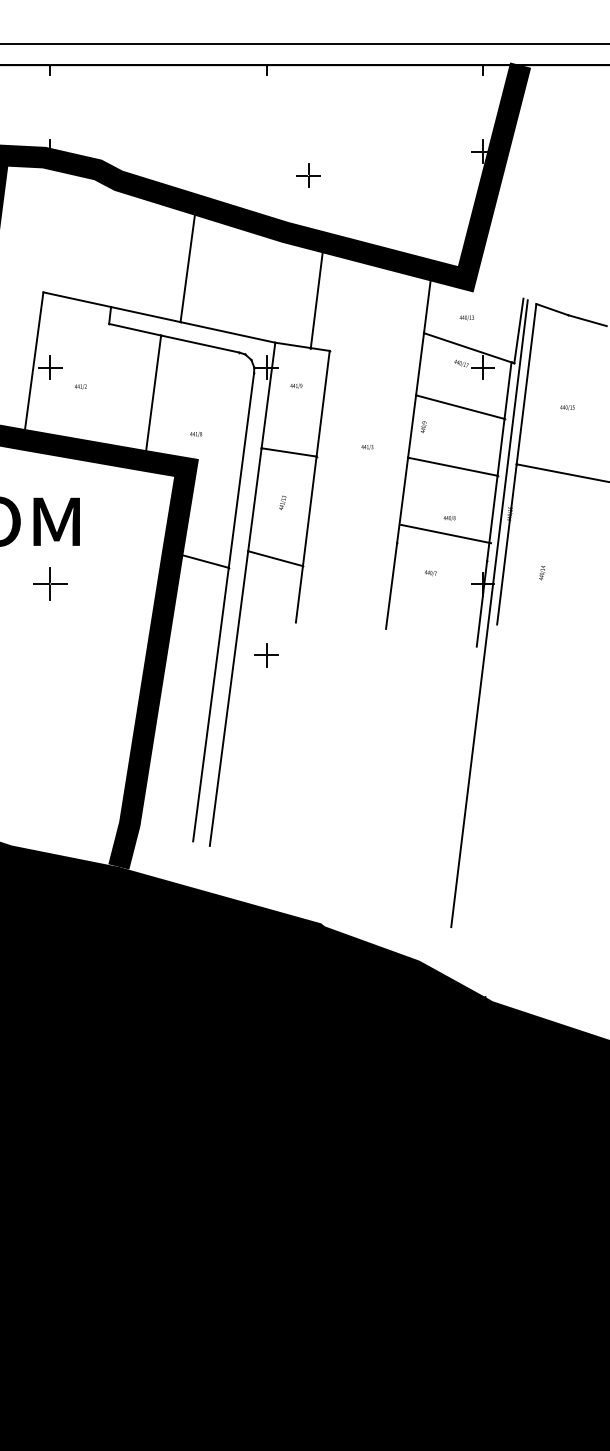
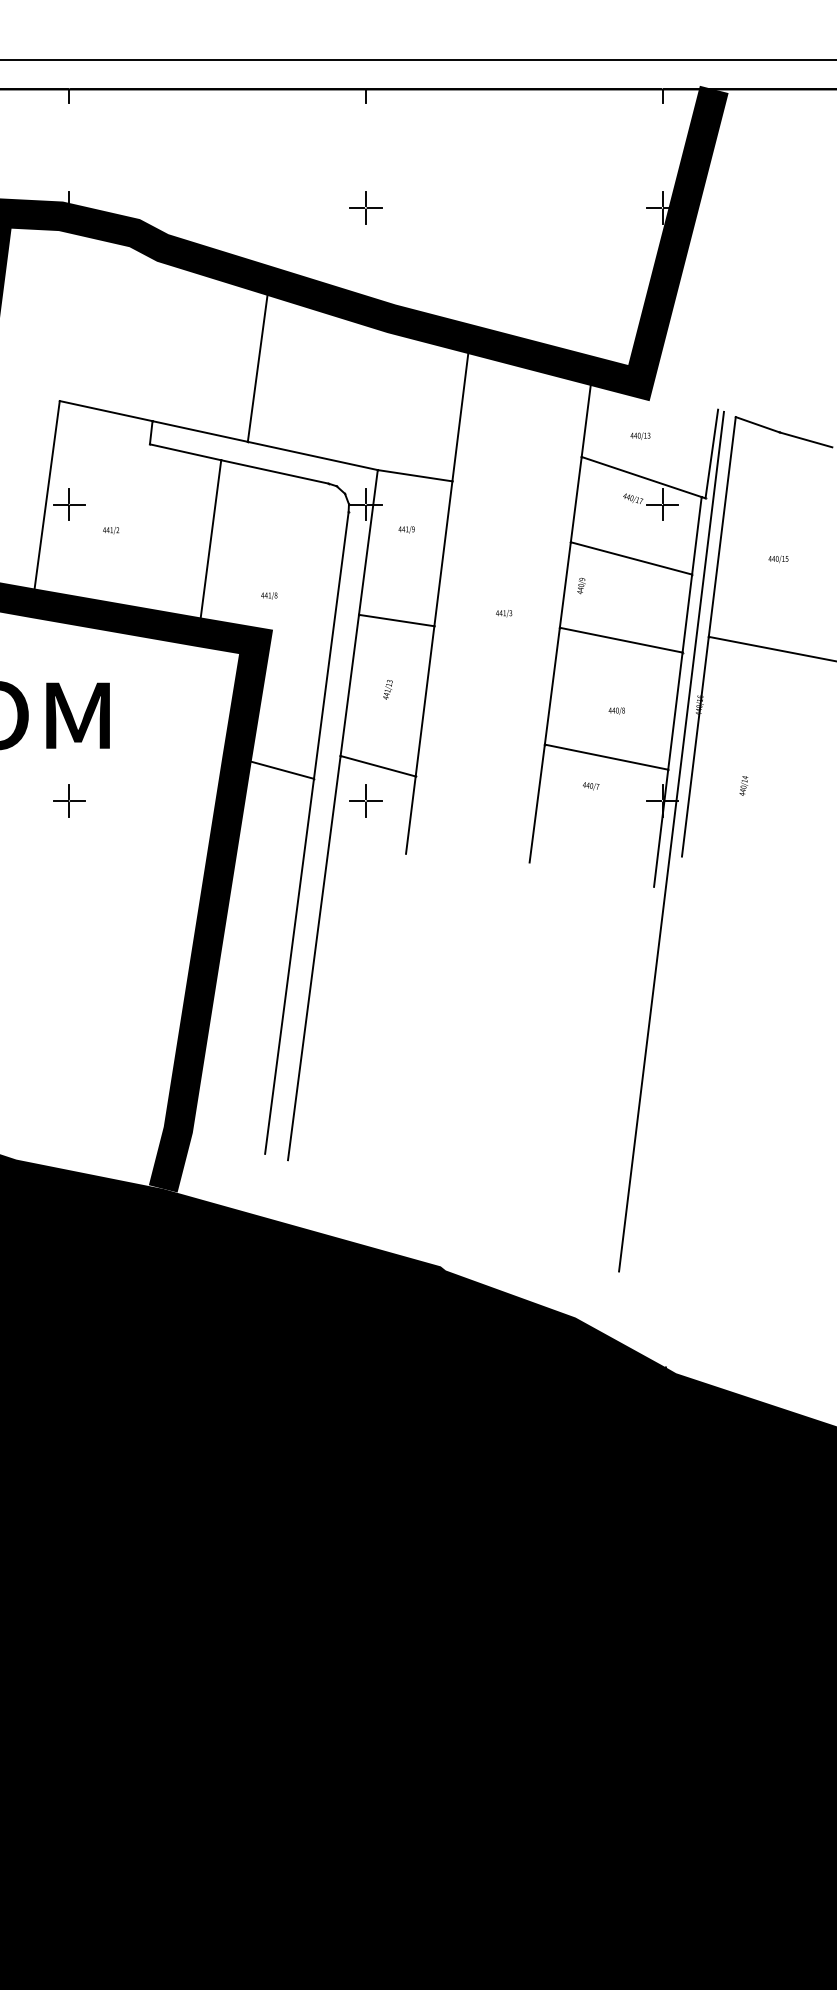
part: (308, 175) -> (365, 207), moved
line: (316, 296) -> (460, 409), moved
line: (446, 533) -> (607, 756), moved
part: (50, 584) -> (69, 801), size x0.71
part: (266, 655) -> (365, 801), moved

